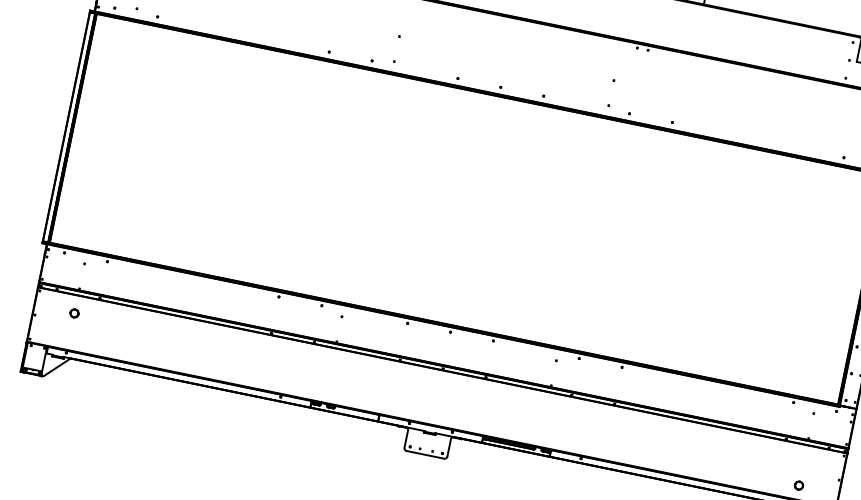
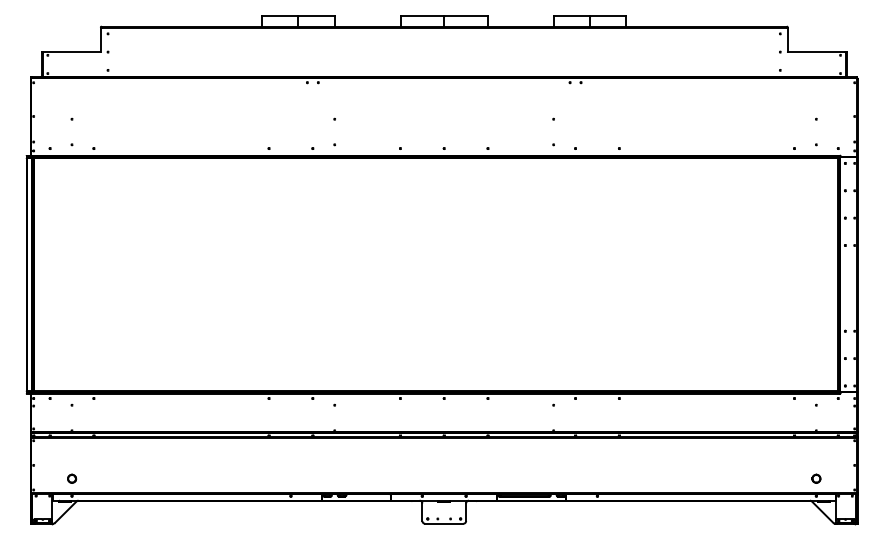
part: (74, 313) -> (72, 478), moved

